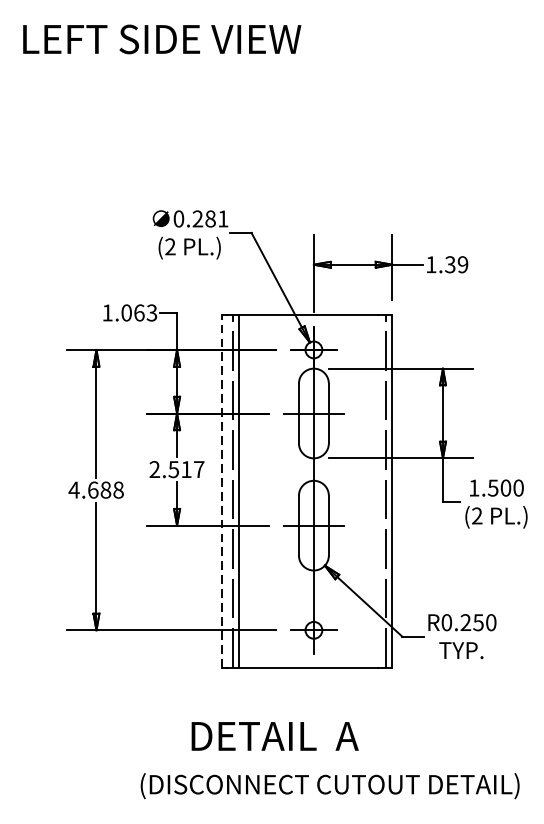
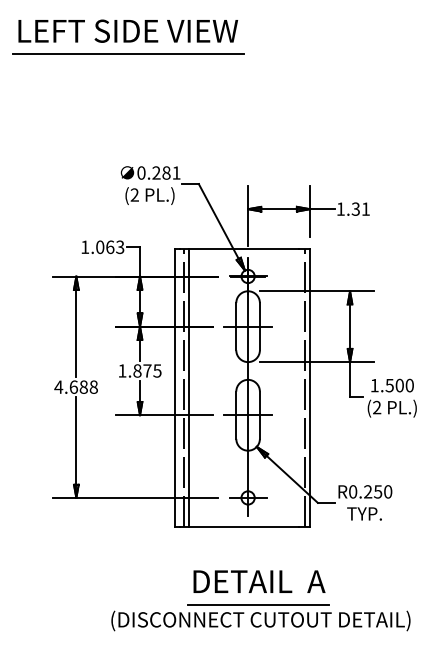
line: (162, 68) -> (128, 54), added
text: (462, 263) -> (365, 208), 1.39 -> 1.31
text: (176, 468) -> (139, 370), 2.517 -> 1.875
line: (221, 490) -> (175, 387), dashed -> solid
text: (275, 736) -> (259, 581), moved
line: (327, 766) -> (258, 605), added

